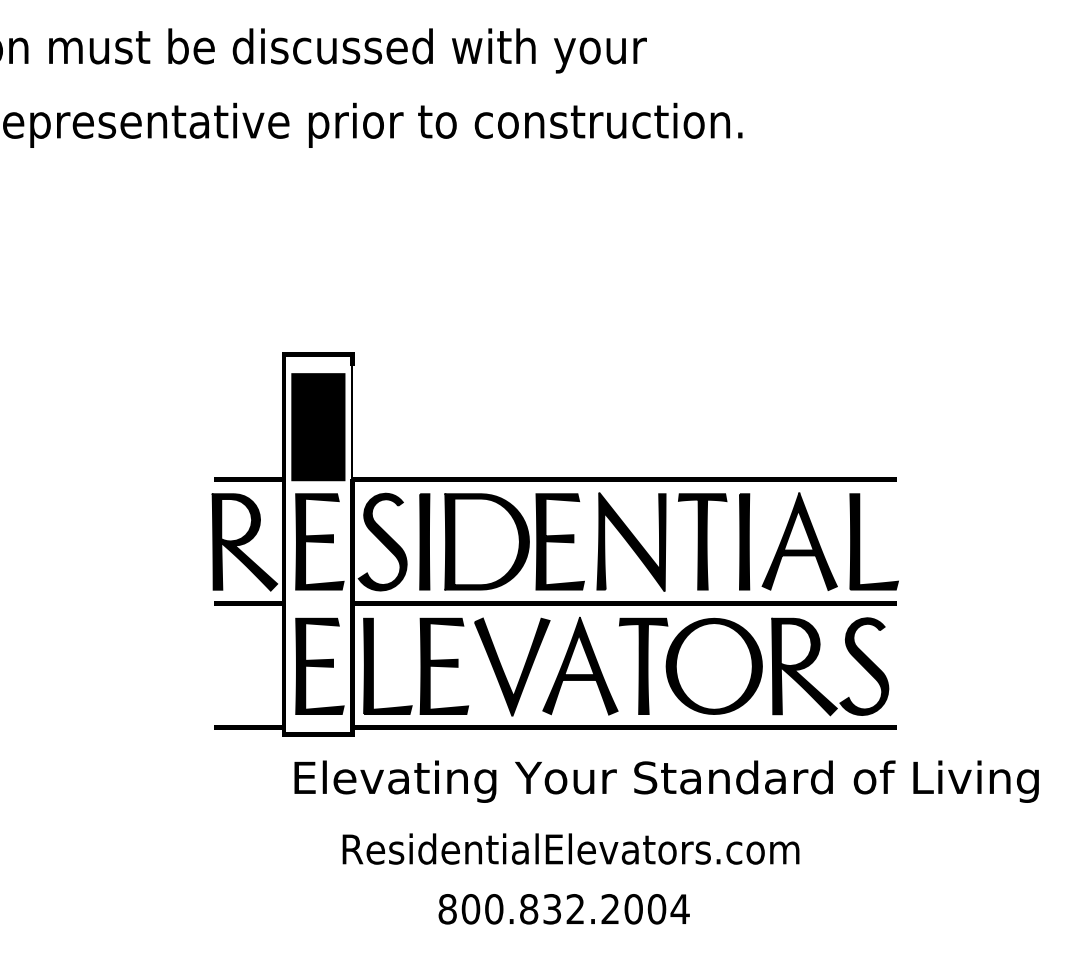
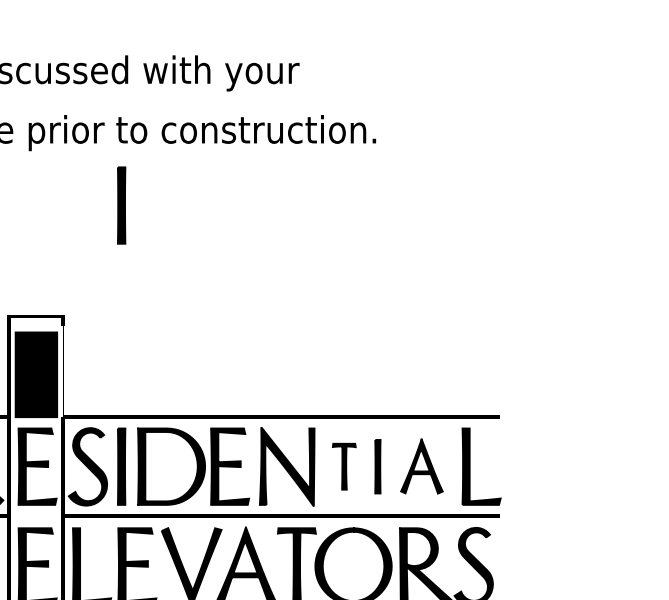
part: (424, 215) -> (121, 205), added
part: (702, 541) -> (344, 466), size x0.6
part: (744, 541) -> (377, 466), size x0.7
part: (799, 541) -> (421, 466), size x0.7

